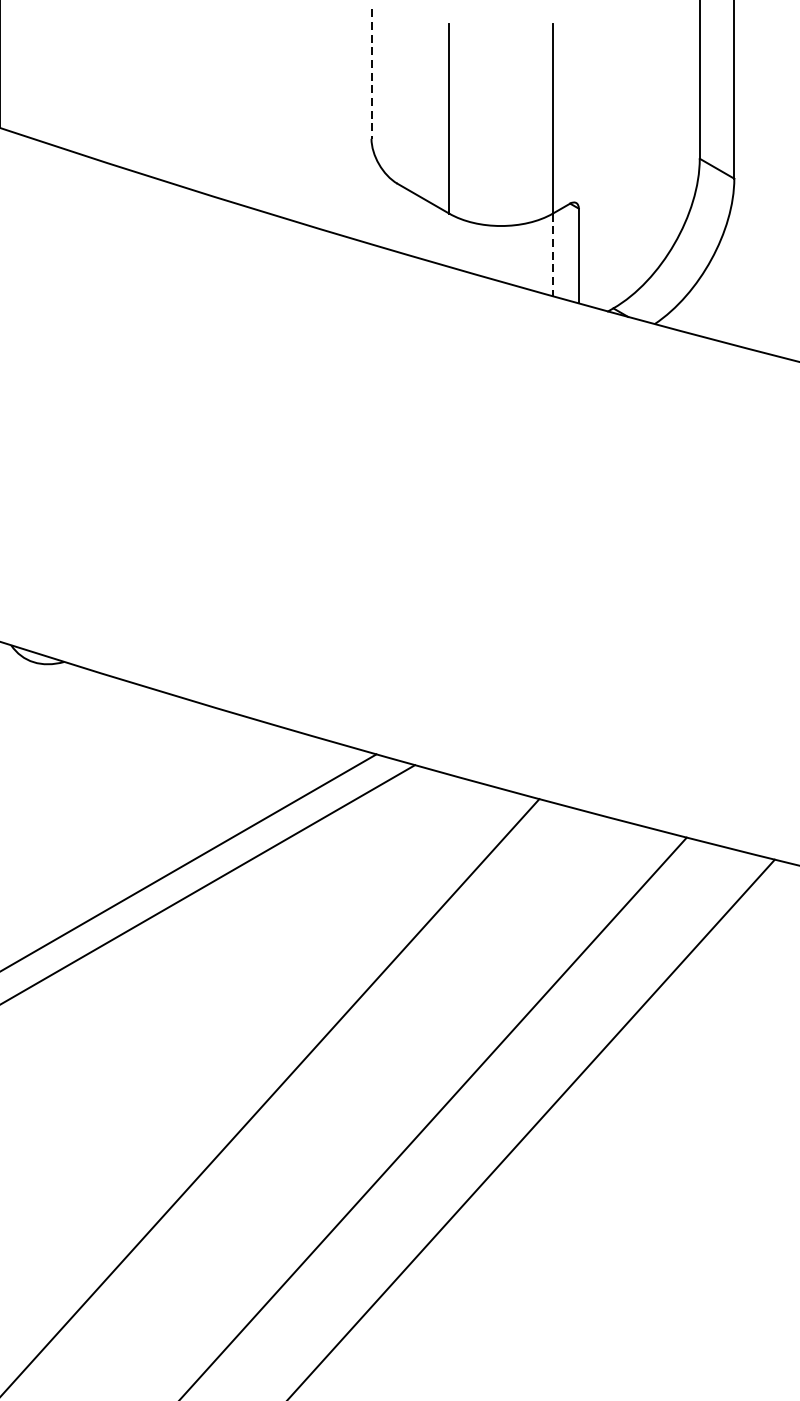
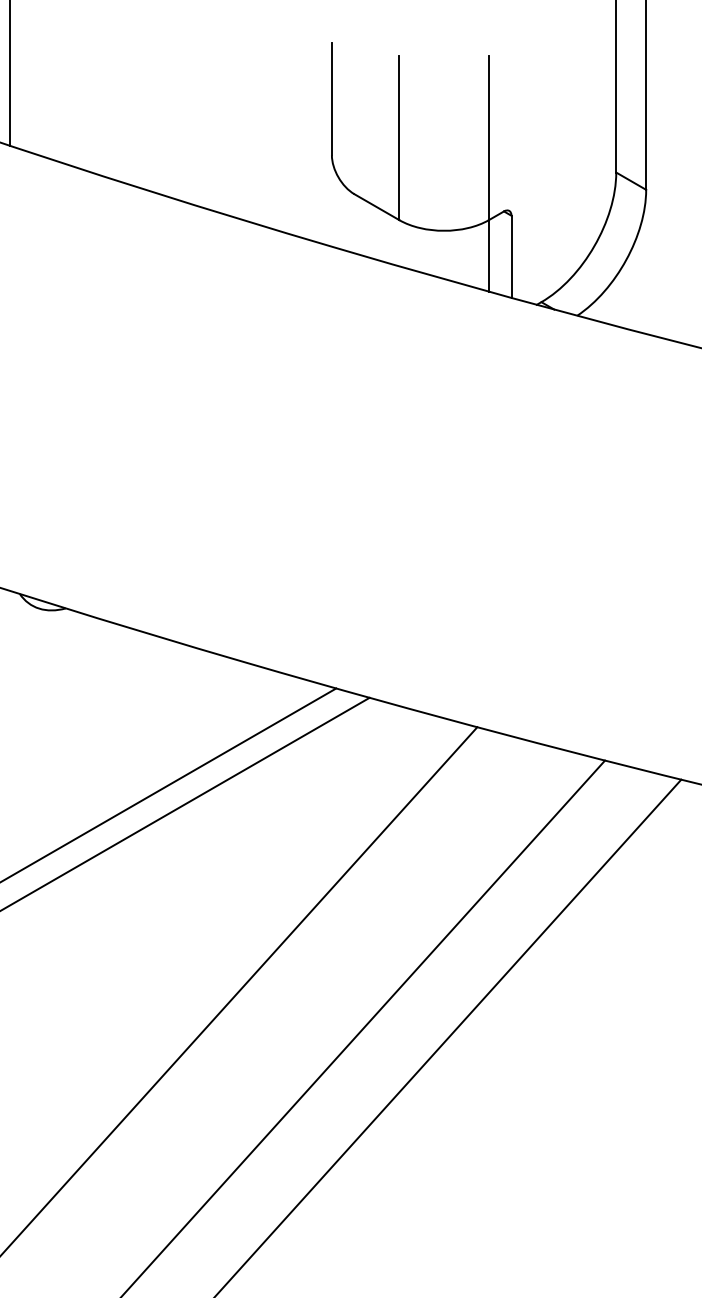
line: (371, 74) -> (331, 99), dashed -> solid
line: (553, 254) -> (489, 255), dashed -> solid

